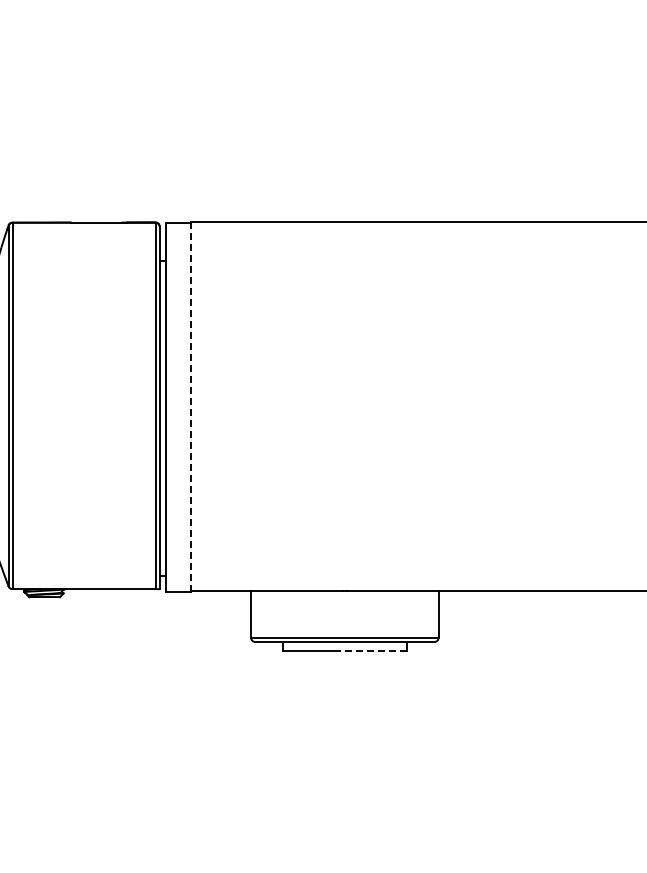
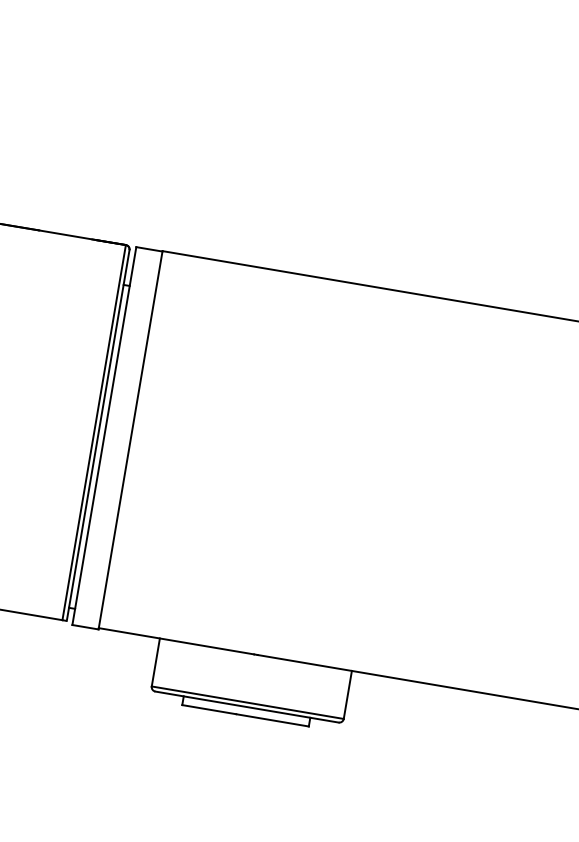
line: (191, 407) -> (130, 440), dashed -> solid
line: (370, 650) -> (271, 720), dashed -> solid

